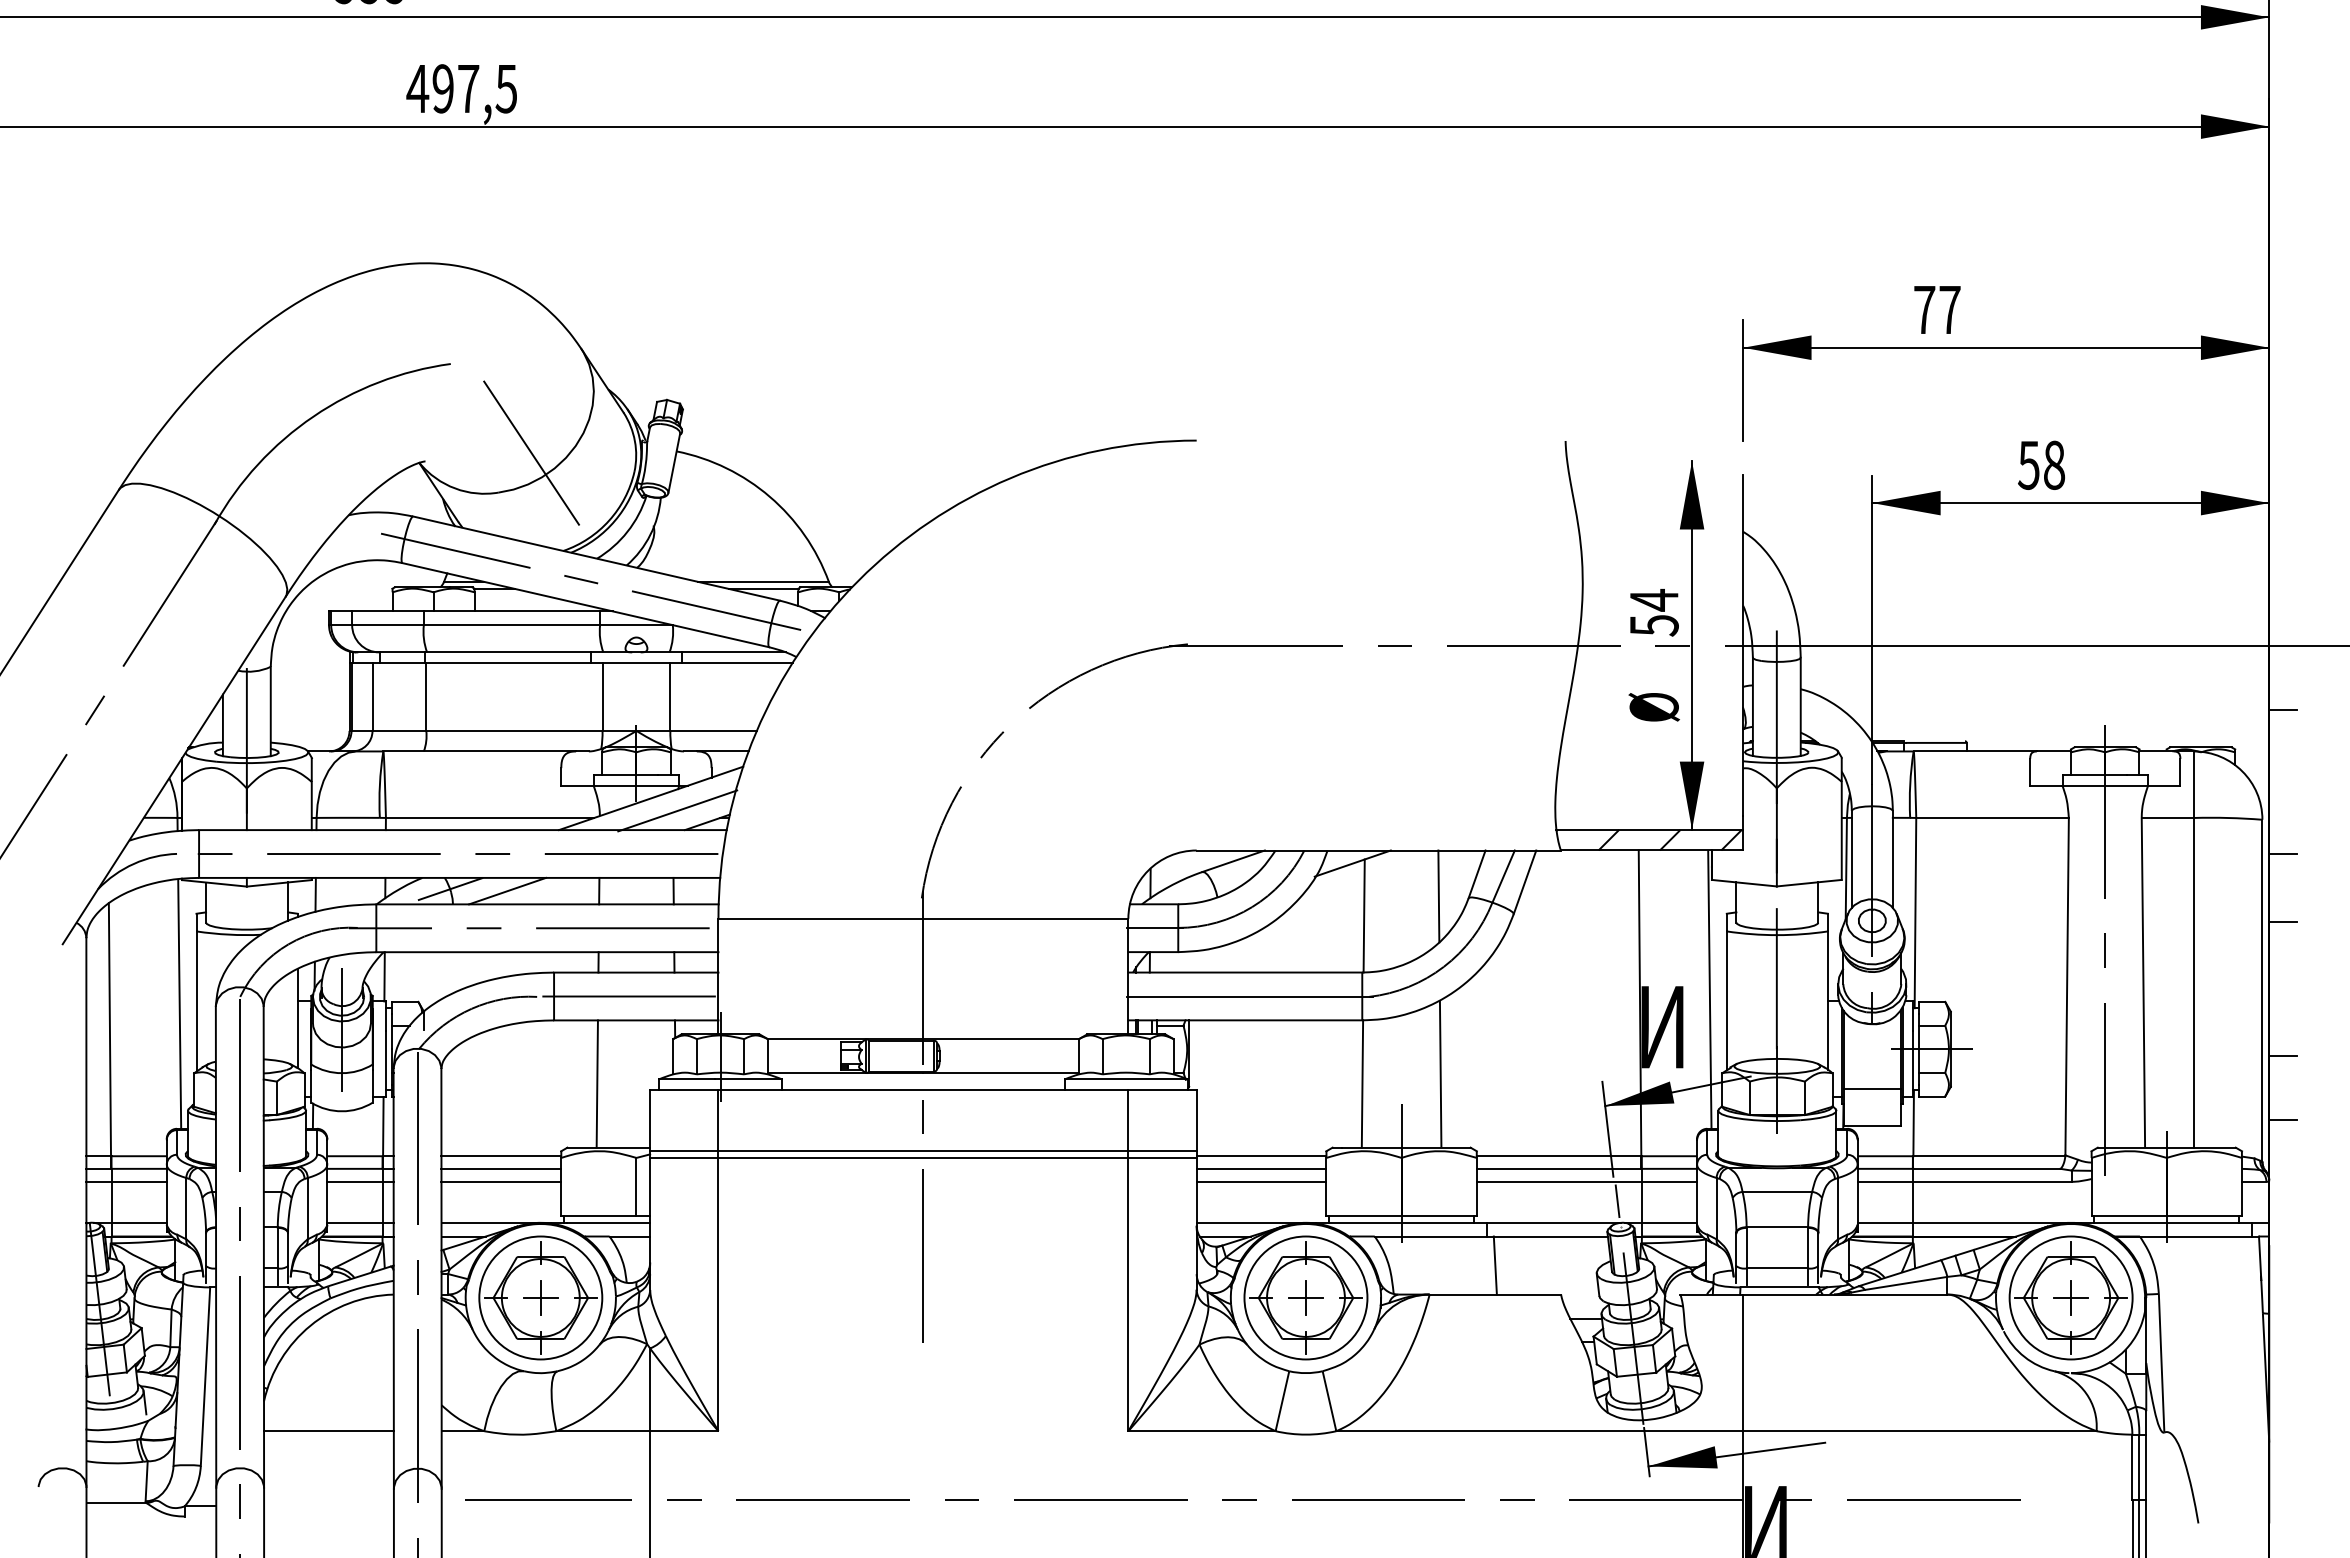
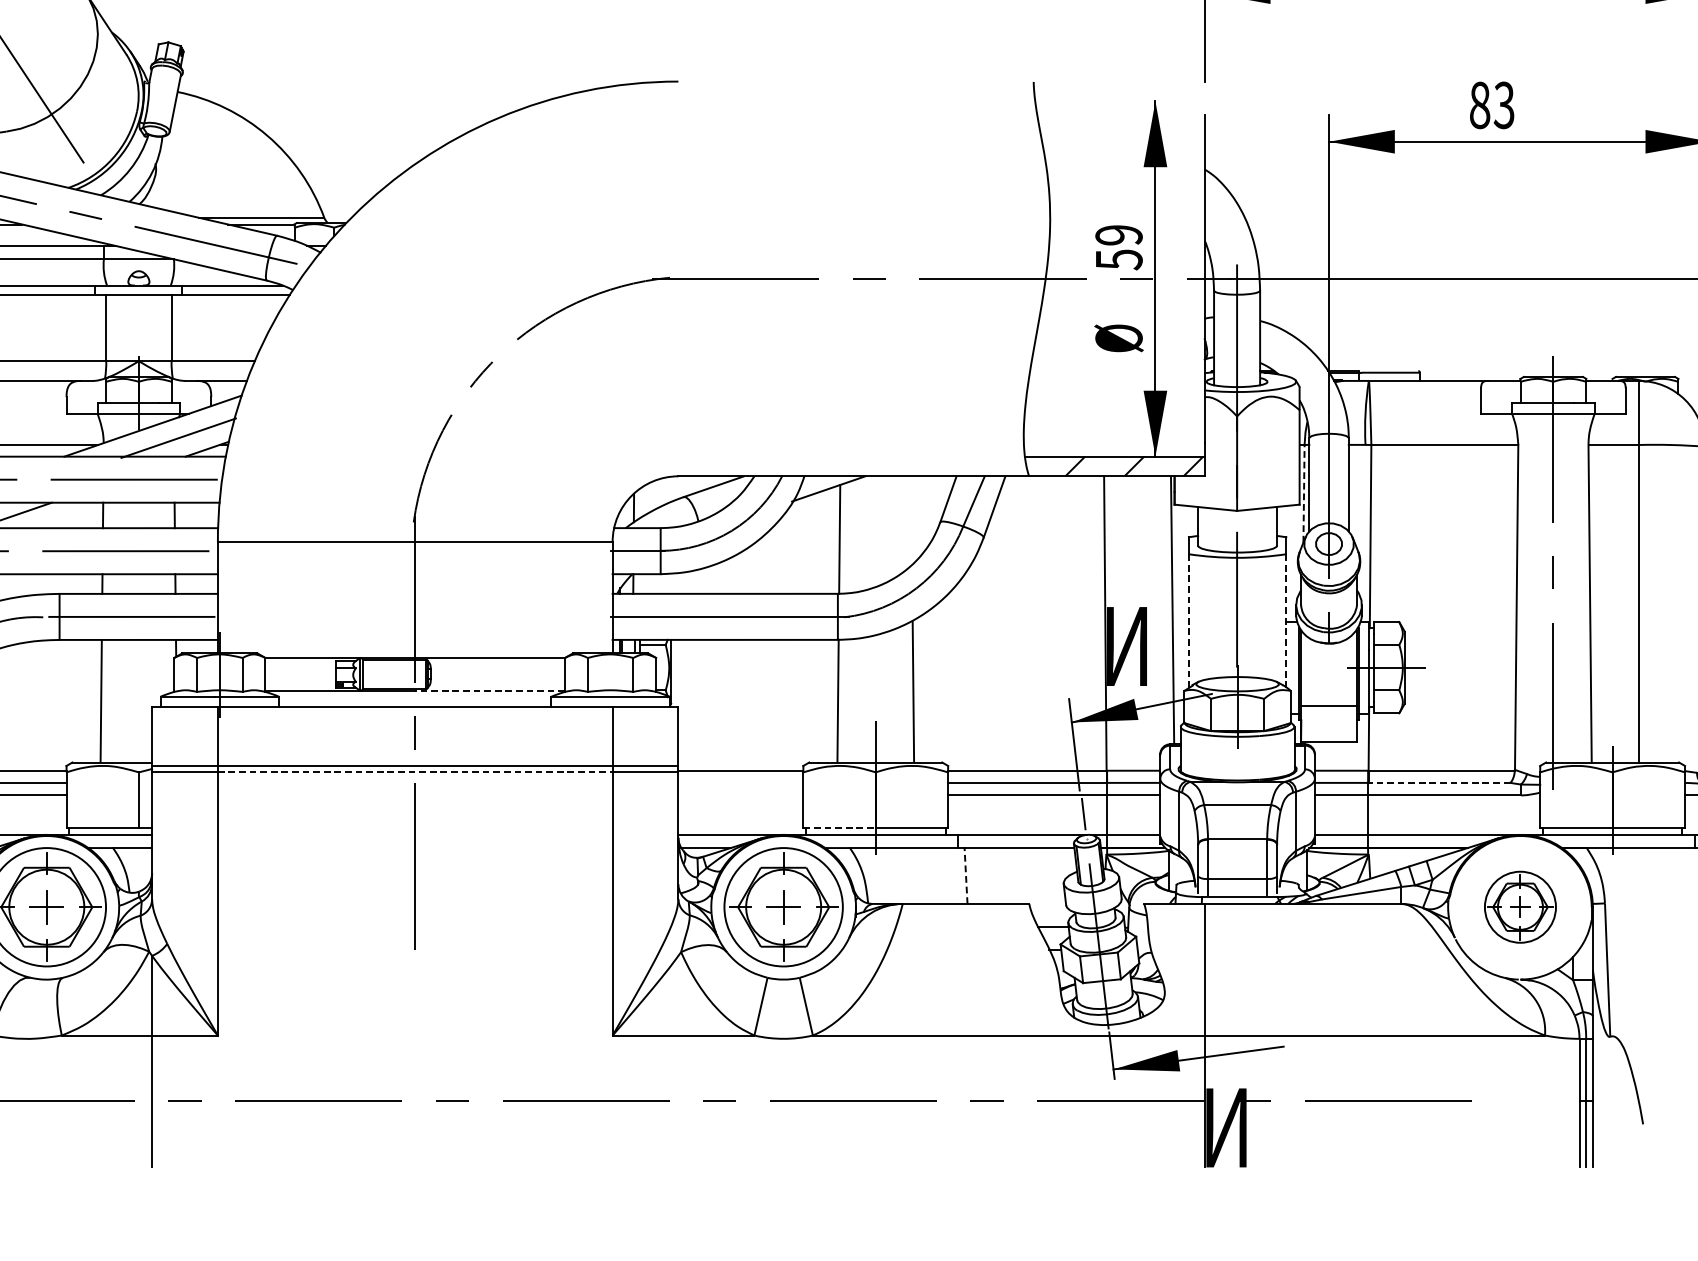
text: (2041, 464) -> (1491, 104), 58 -> 83
text: (1653, 599) -> (1118, 234), 54 -> 59
line: (1846, 868) -> (1304, 493), solid -> dashed
line: (1438, 896) -> (911, 520), removed
line: (1726, 1000) -> (1188, 620), solid -> dashed
line: (1827, 1001) -> (1285, 621), solid -> dashed
line: (1001, 1073) -> (490, 691), solid -> dashed
line: (923, 1157) -> (415, 771), solid -> dashed
line: (1261, 1168) -> (740, 782), removed
line: (1987, 1168) -> (1439, 782), solid -> dashed
line: (1261, 1181) -> (740, 795), removed
line: (1364, 1216) -> (840, 828), solid -> dashed
line: (1495, 1265) -> (966, 875), solid -> dashed
part: (2070, 1297) -> (1519, 906), size x0.6

